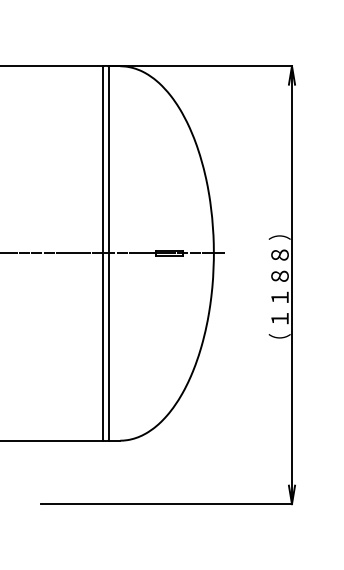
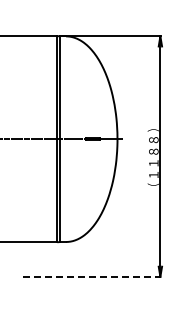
line: (166, 503) -> (91, 276), solid -> dashed

